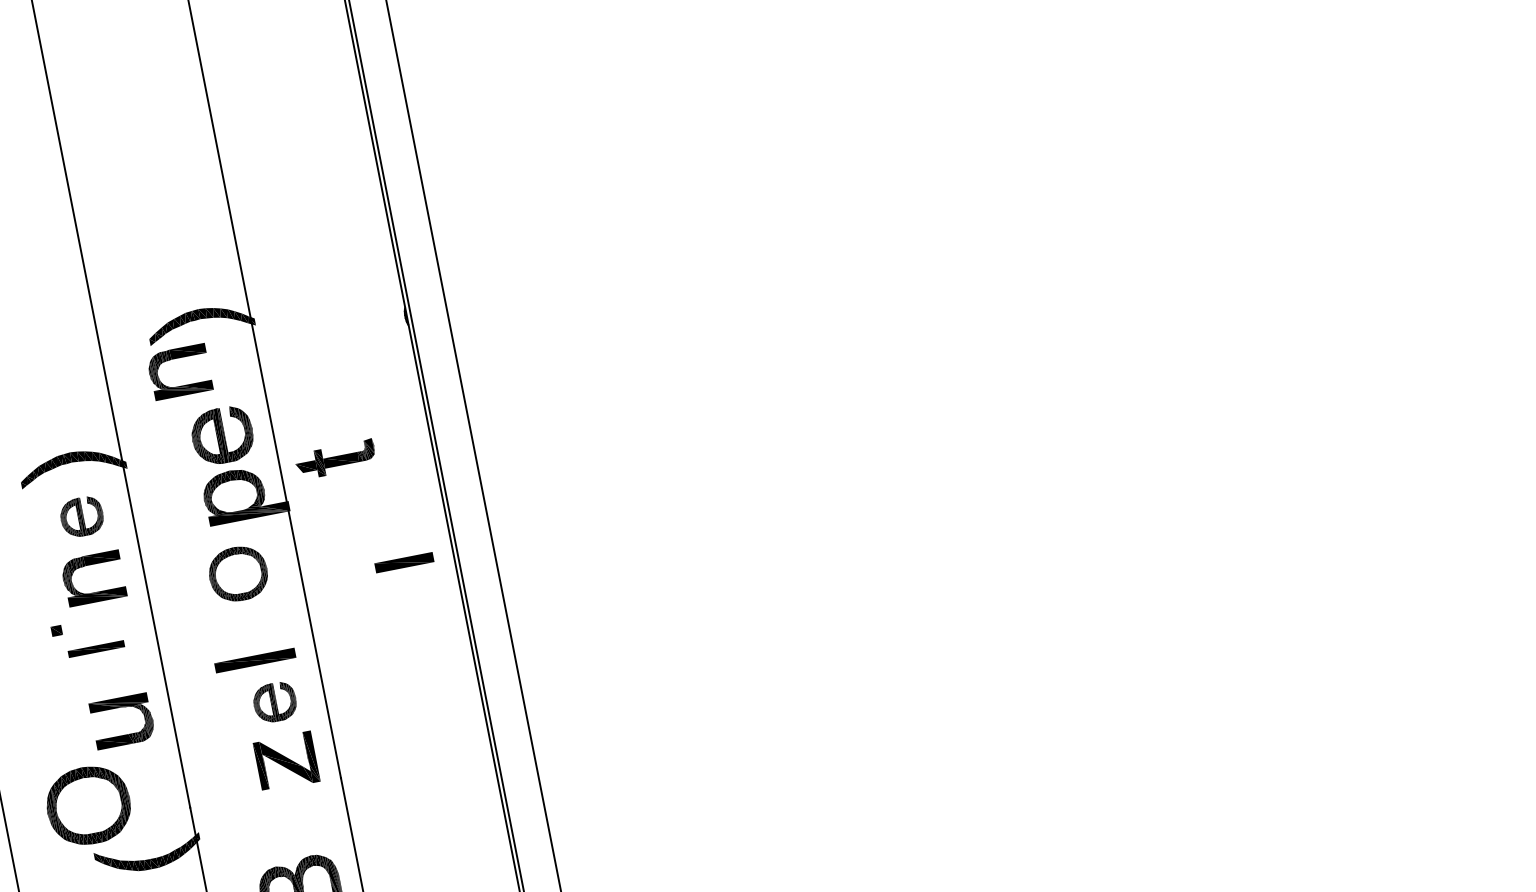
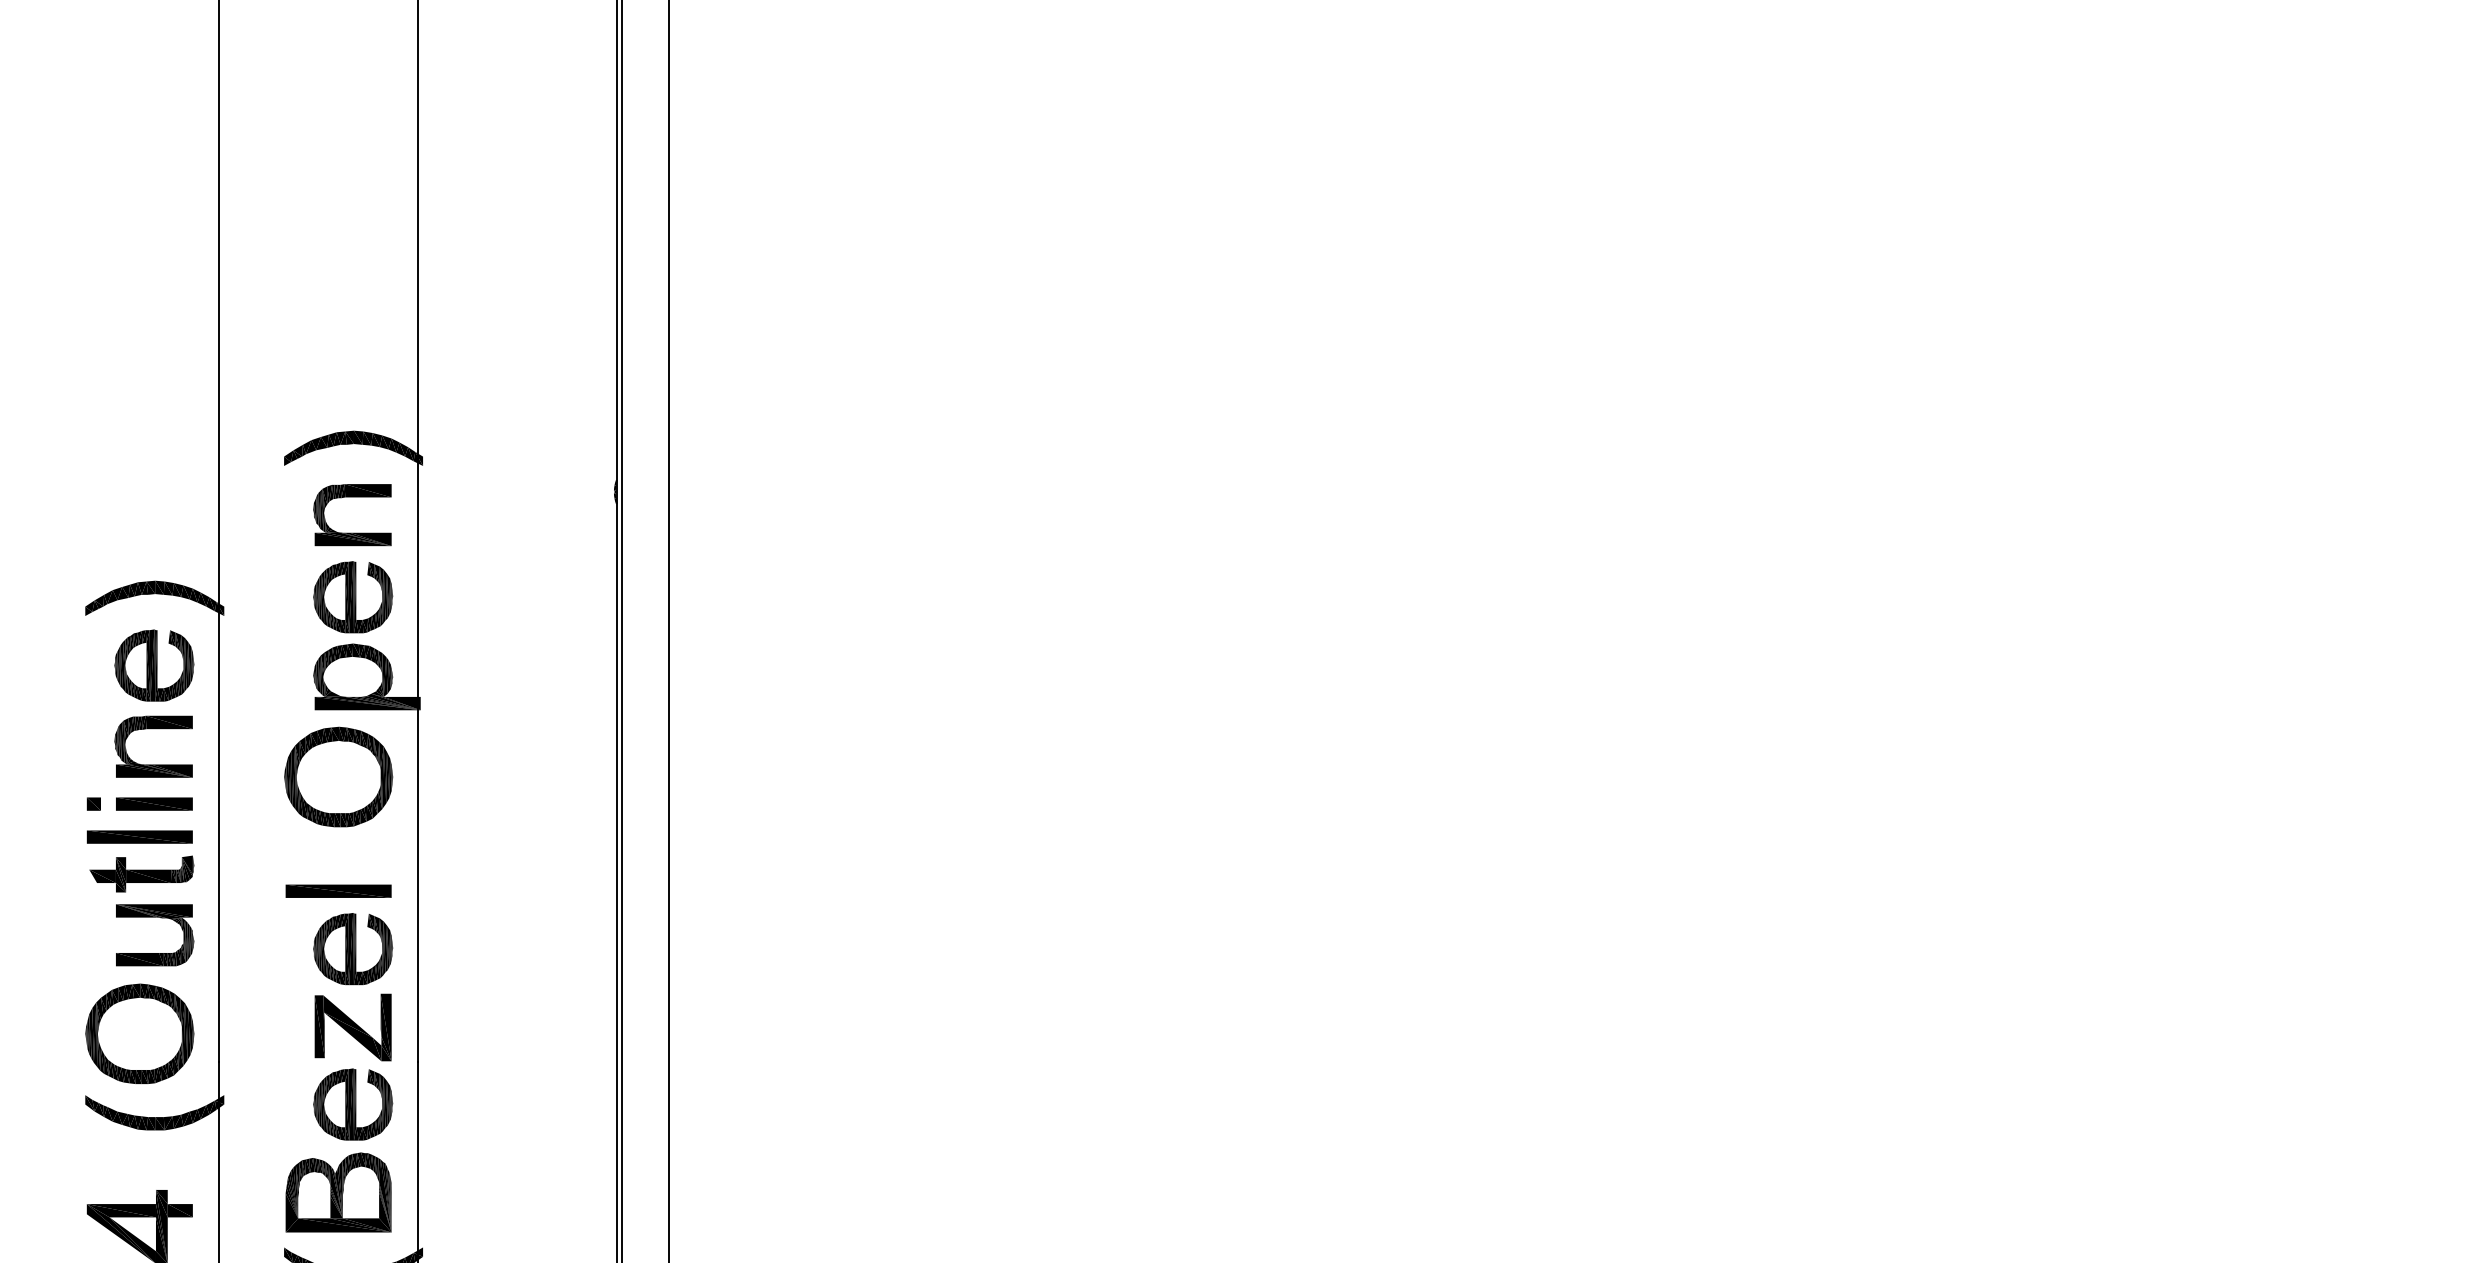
part: (182, 385) -> (352, 532), moved
part: (335, 459) -> (141, 873), moved
part: (82, 516) -> (154, 665), size x1.43
part: (404, 562) -> (154, 803), moved
part: (238, 573) -> (338, 776), size x1.43
part: (96, 648) -> (139, 836), size x1.43
part: (275, 702) -> (353, 949), size x1.43
part: (88, 805) -> (139, 1033), moved
part: (298, 820) -> (353, 1104), added

